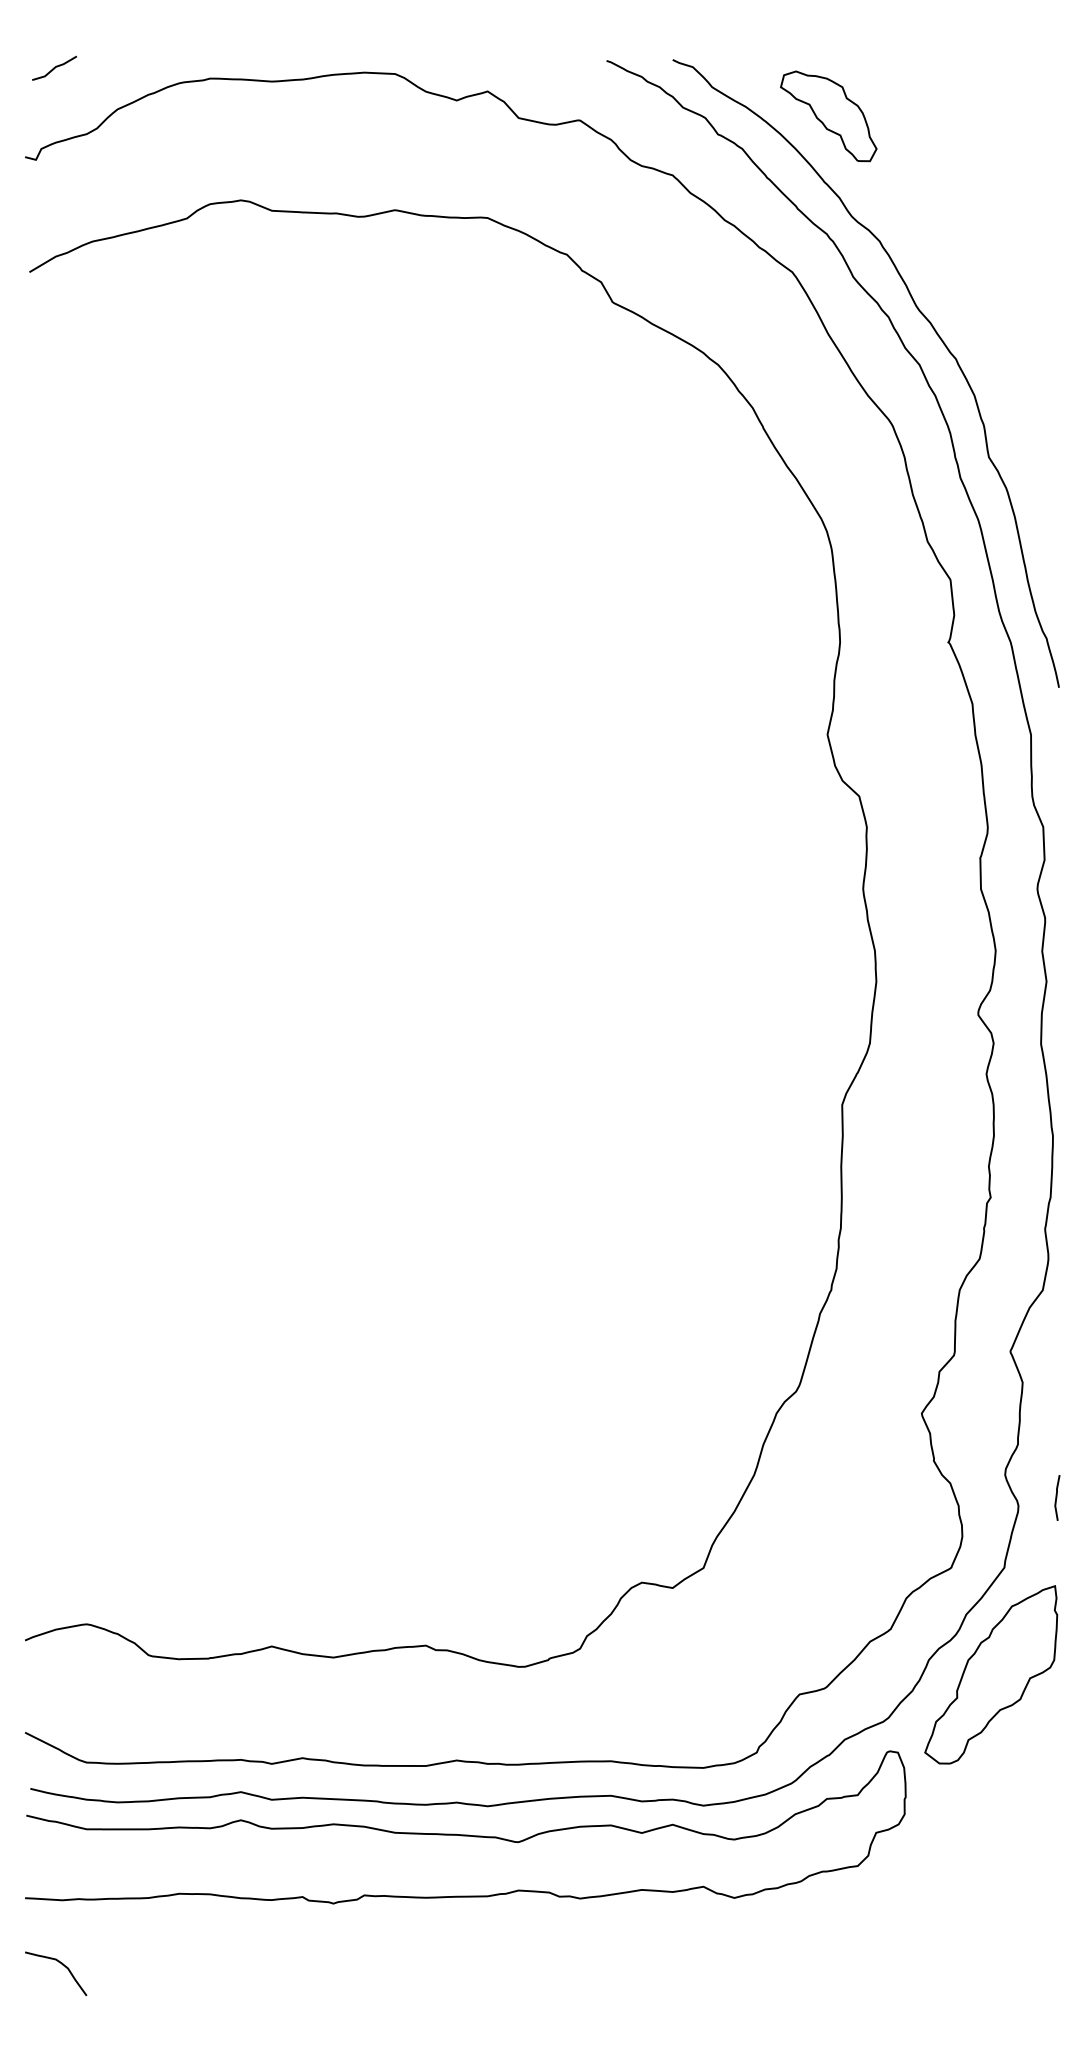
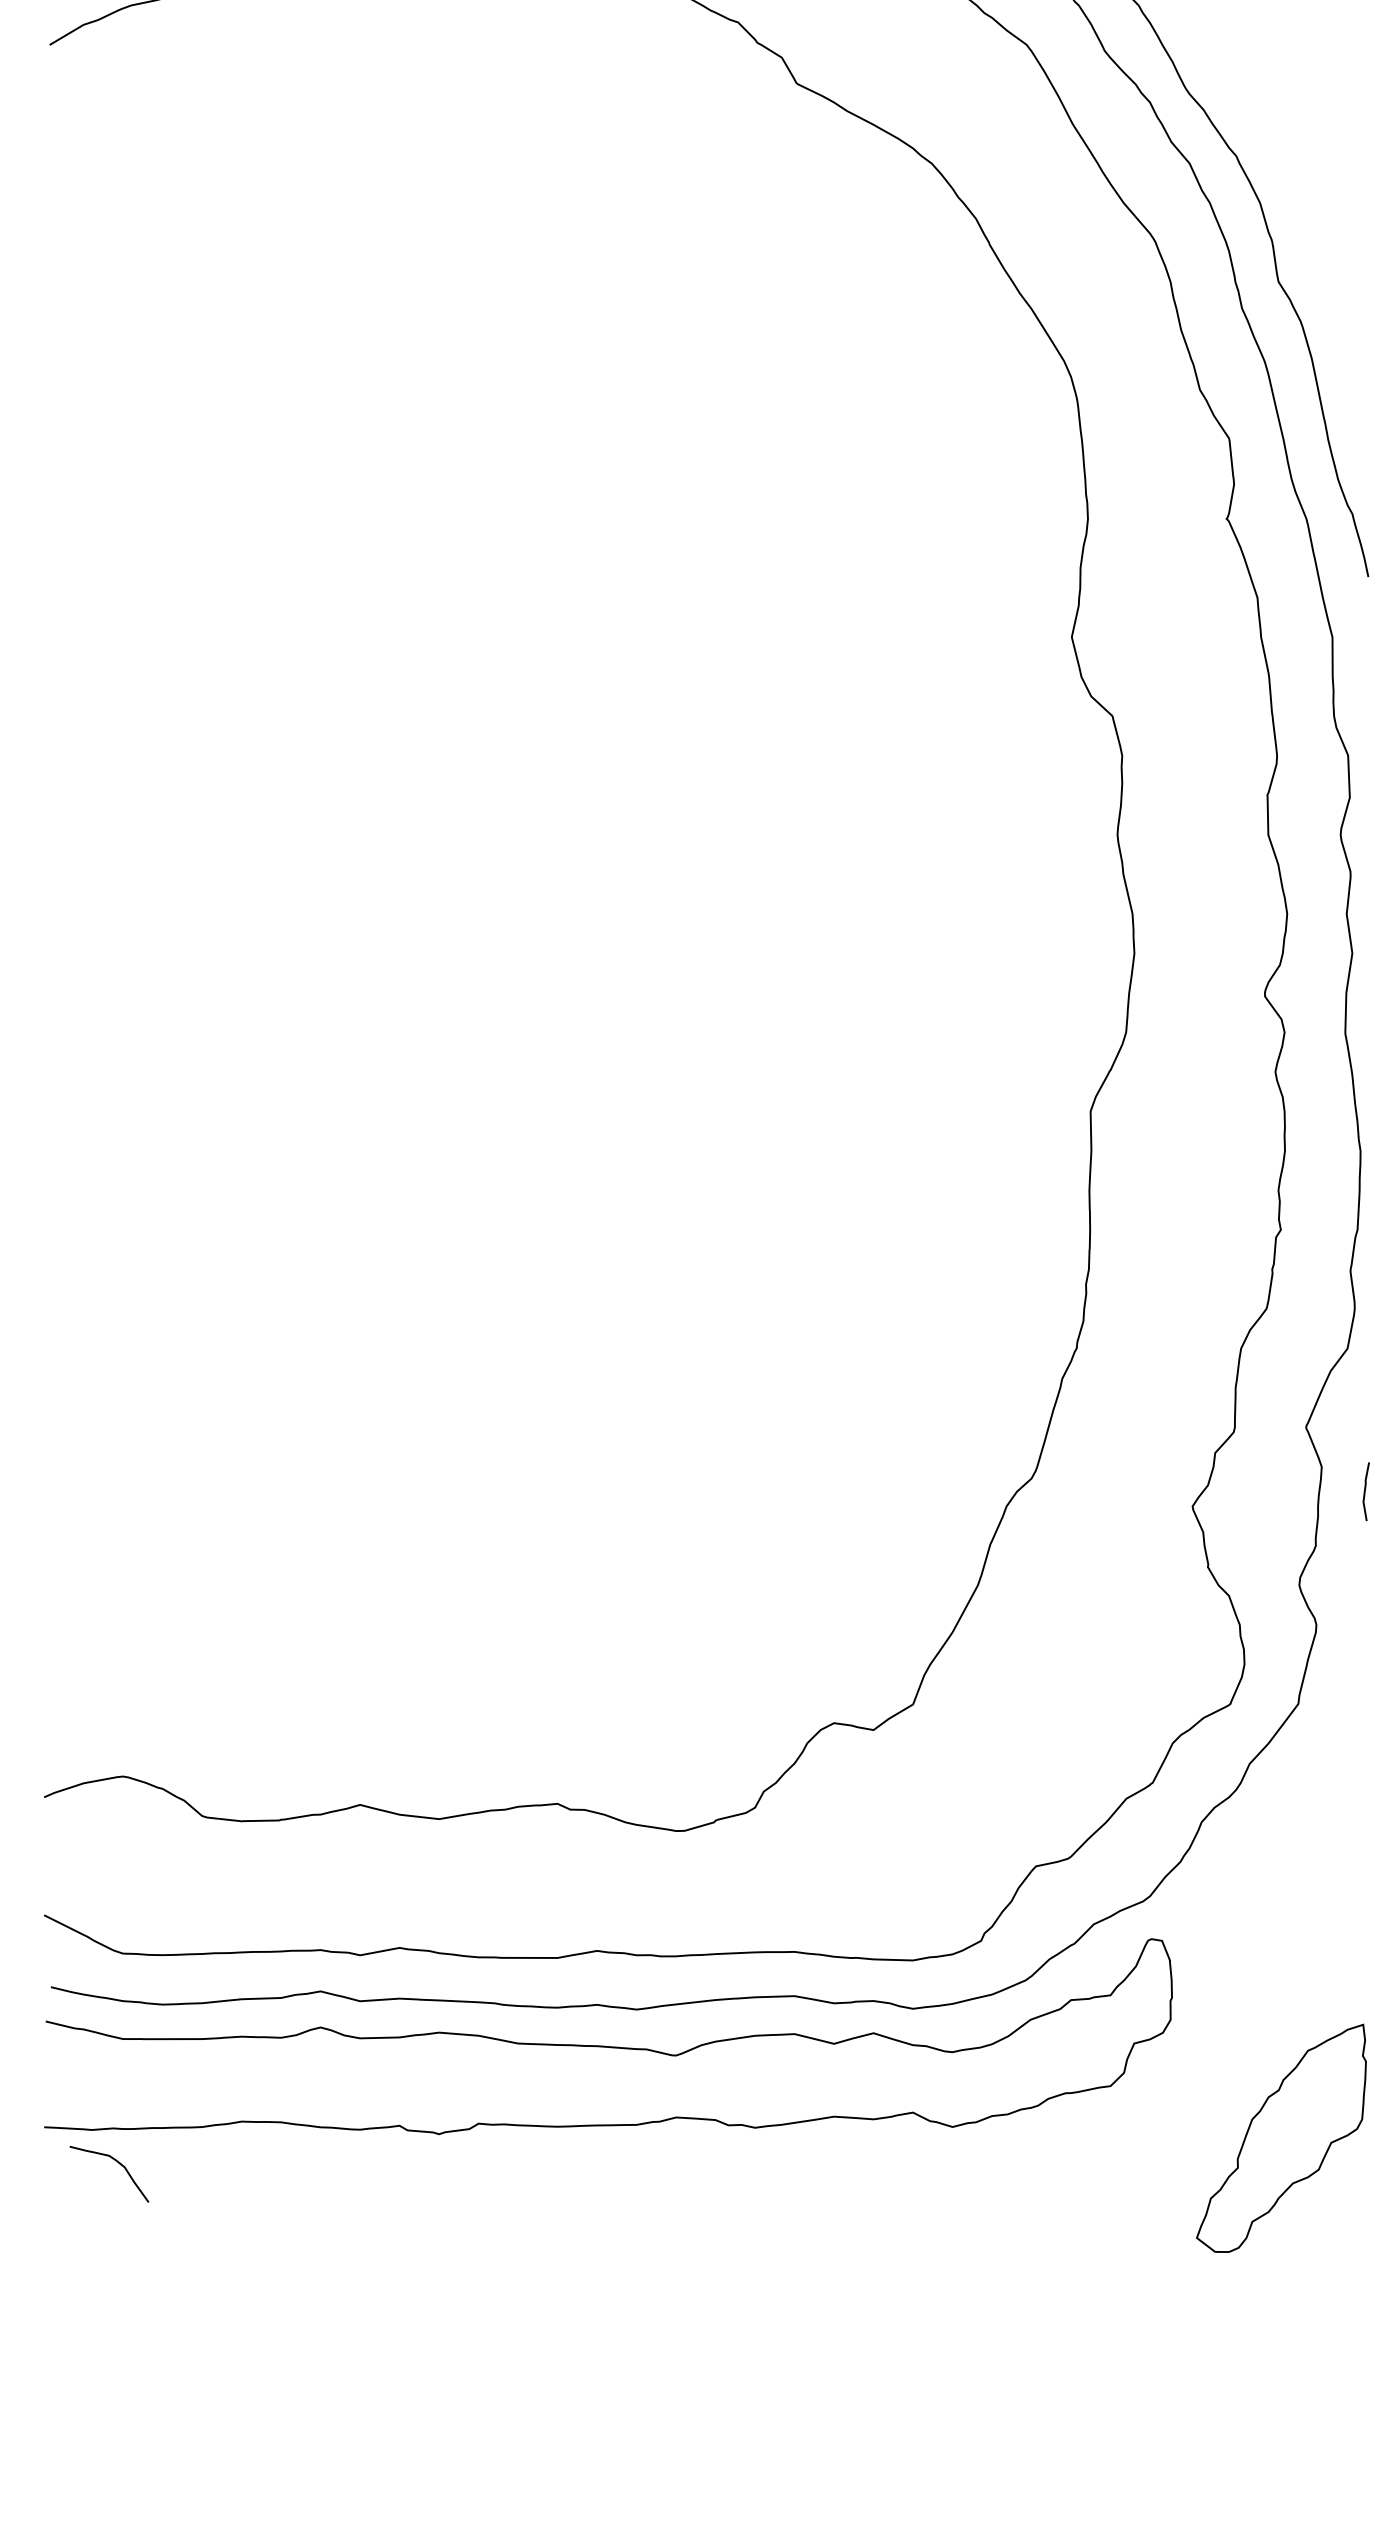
line: (1057, 1497) -> (1366, 1491), moved
part: (991, 1674) -> (1281, 2137), moved
curve: (63, 1966) -> (118, 2164), moved

